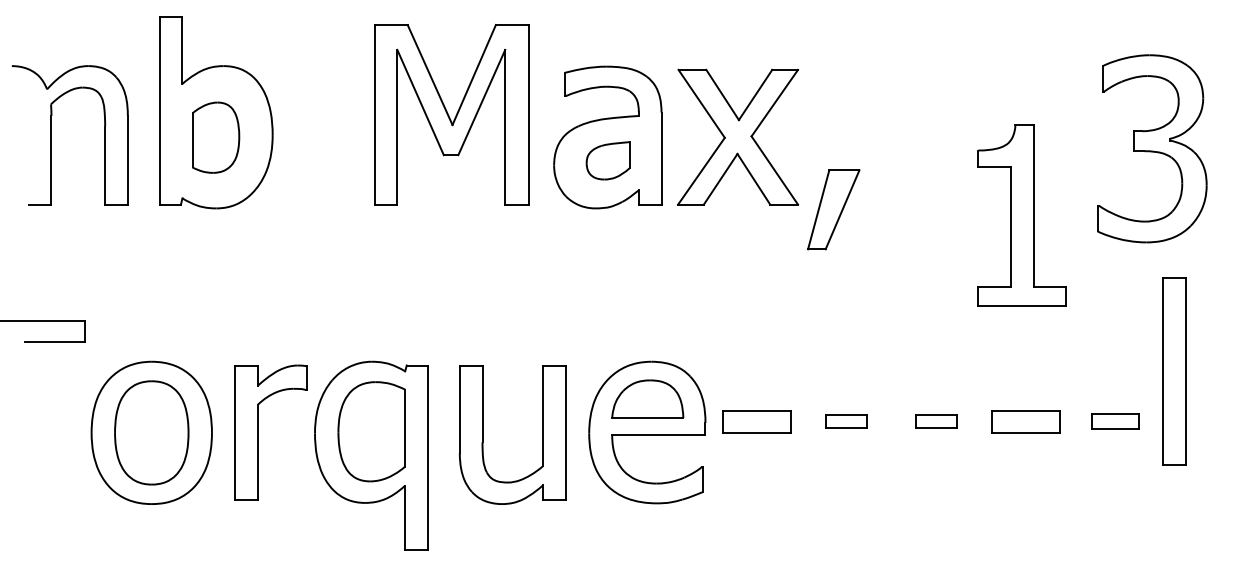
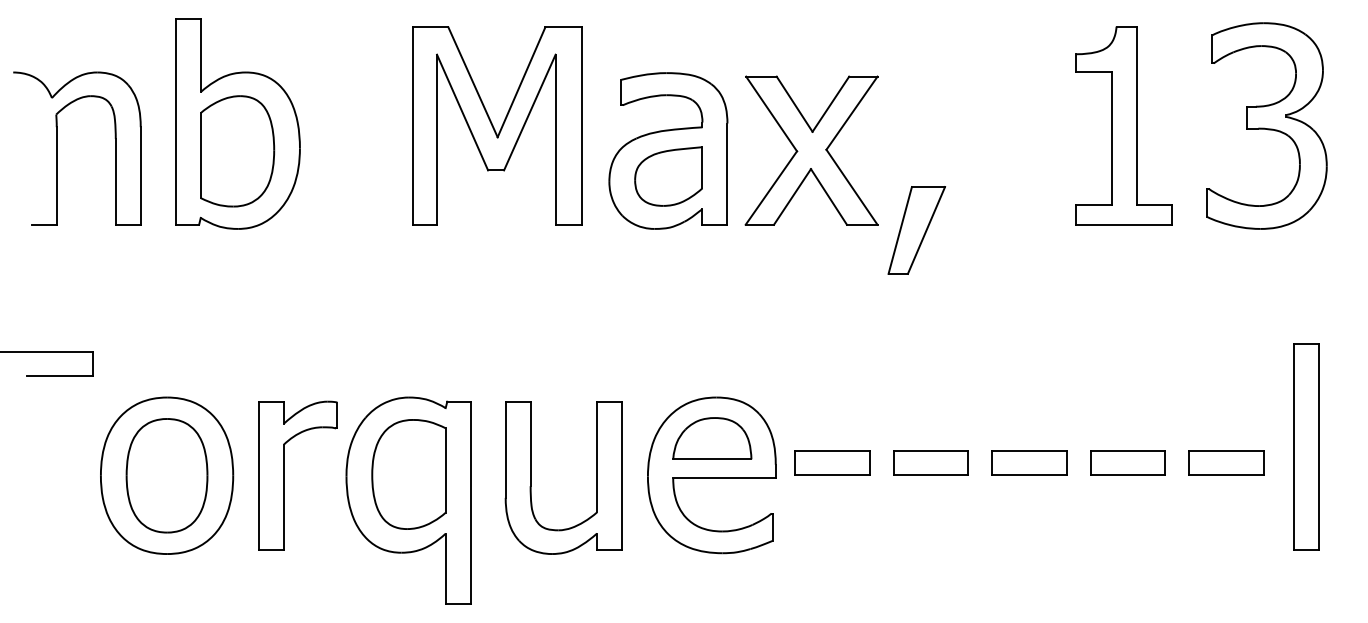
part: (215, 137) -> (237, 150), size x1.43
part: (1152, 148) -> (1267, 125), moved
part: (607, 160) -> (668, 176), size x1.43
part: (1021, 215) -> (1123, 125), moved
part: (1174, 371) -> (1306, 446), moved
part: (846, 421) -> (930, 463), size x1.67
part: (935, 421) -> (1028, 463), size x1.67
part: (1115, 421) -> (1226, 463), size x1.43

